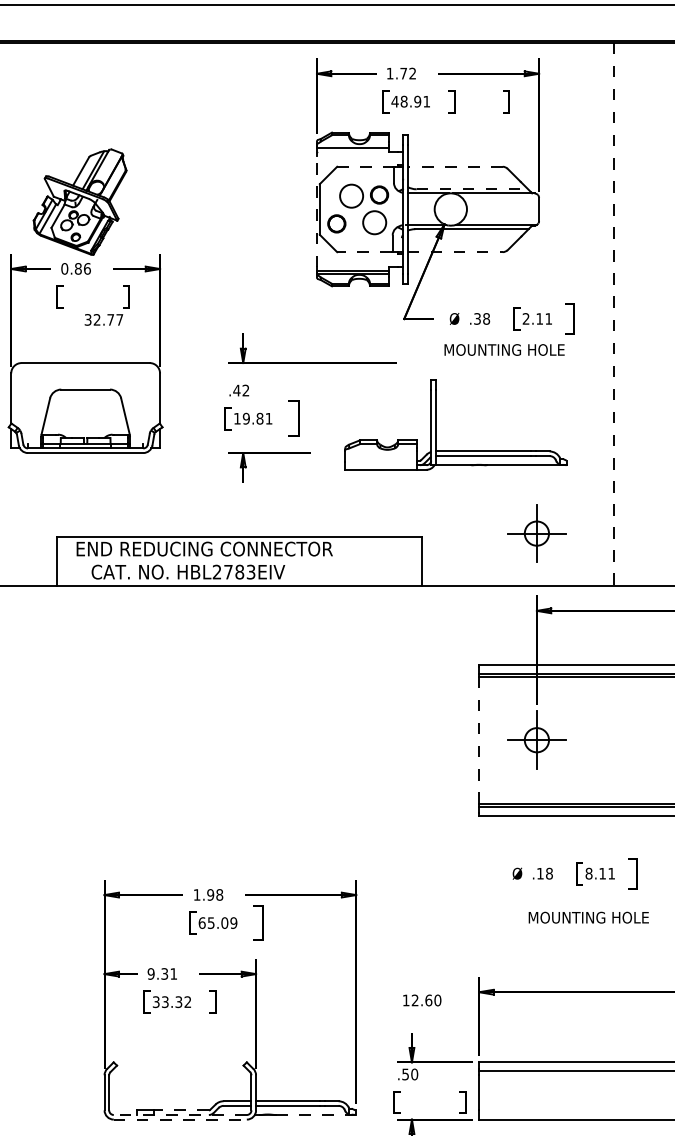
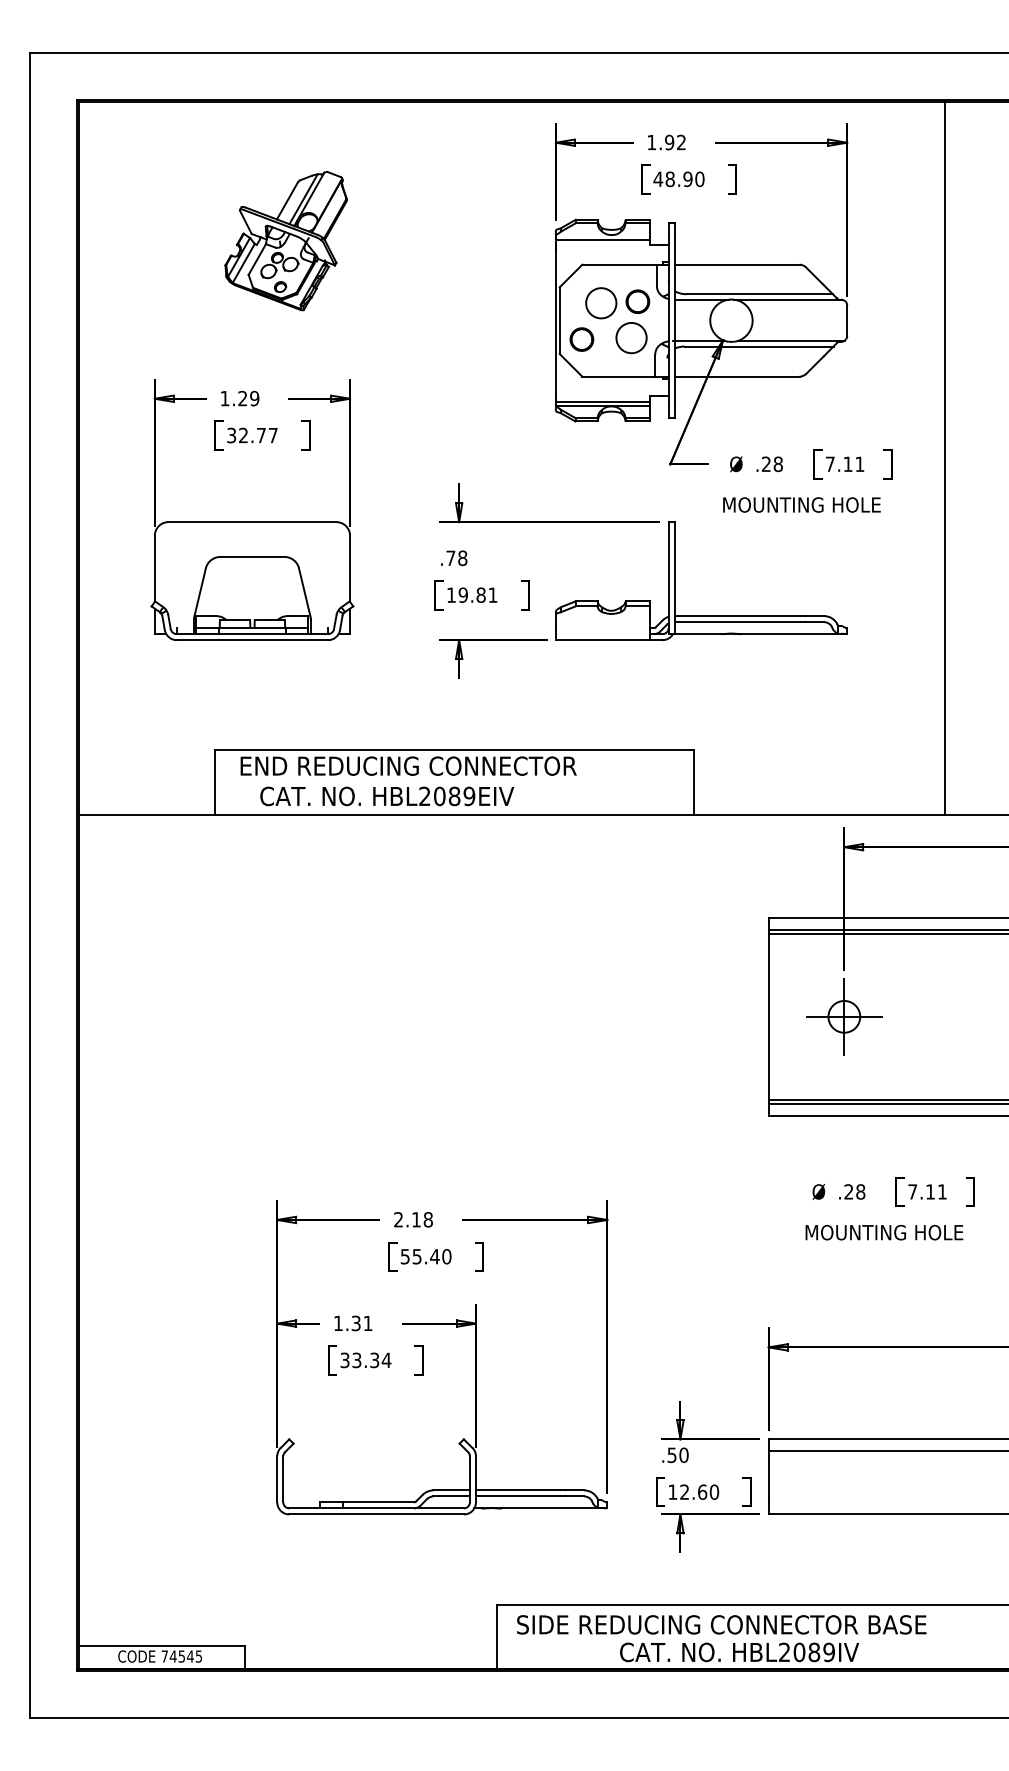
text: (403, 73) -> (669, 142), 1.72 -> 1.92
text: (426, 101) -> (699, 179), 48.91 -> 48.90
part: (506, 101) -> (804, 179), removed
line: (365, 166) -> (619, 264), dashed -> solid
line: (454, 166) -> (736, 264), dashed -> solid
line: (472, 189) -> (760, 294), dashed -> solid
part: (79, 202) -> (285, 241), moved
line: (316, 209) -> (555, 320), dashed -> solid
line: (364, 252) -> (618, 376), dashed -> solid
line: (455, 252) -> (737, 376), dashed -> solid
text: (75, 268) -> (239, 398), 0.86 -> 1.29
line: (613, 314) -> (944, 458), dashed -> solid
text: (525, 318) -> (829, 463), 2.11 -> 7.11
text: (103, 319) -> (252, 435), moved
text: (477, 319) -> (766, 464), .38 -> .28
part: (569, 319) -> (887, 464), size x0.71
text: (241, 390) -> (456, 558), .42 -> .78
part: (293, 418) -> (525, 595), size x0.62
part: (436, 424) -> (675, 580), moved
part: (537, 533) -> (844, 745), removed
text: (239, 572) -> (454, 796), HBL2783EIV -> HBL2089EIV
line: (479, 739) -> (768, 1016), dashed -> solid
text: (540, 873) -> (848, 1191), .18 -> .28
text: (588, 873) -> (912, 1191), 8.11 -> 7.11
part: (633, 873) -> (970, 1191), size x0.71
text: (203, 894) -> (407, 1219), 1.98 -> 2.18
text: (588, 917) -> (884, 1232), moved
text: (217, 922) -> (425, 1256), 65.09 -> 55.40
part: (258, 922) -> (479, 1256), size x0.62
text: (150, 974) -> (337, 1323), 9.31 -> 1.31
text: (422, 999) -> (694, 1491), moved
text: (187, 1001) -> (386, 1359), 33.32 -> 33.34
line: (181, 1110) -> (378, 1502), dashed -> solid
line: (180, 1115) -> (376, 1508), dashed -> solid
line: (315, 1115) -> (554, 1508), dashed -> solid
line: (180, 1119) -> (377, 1514), dashed -> solid

